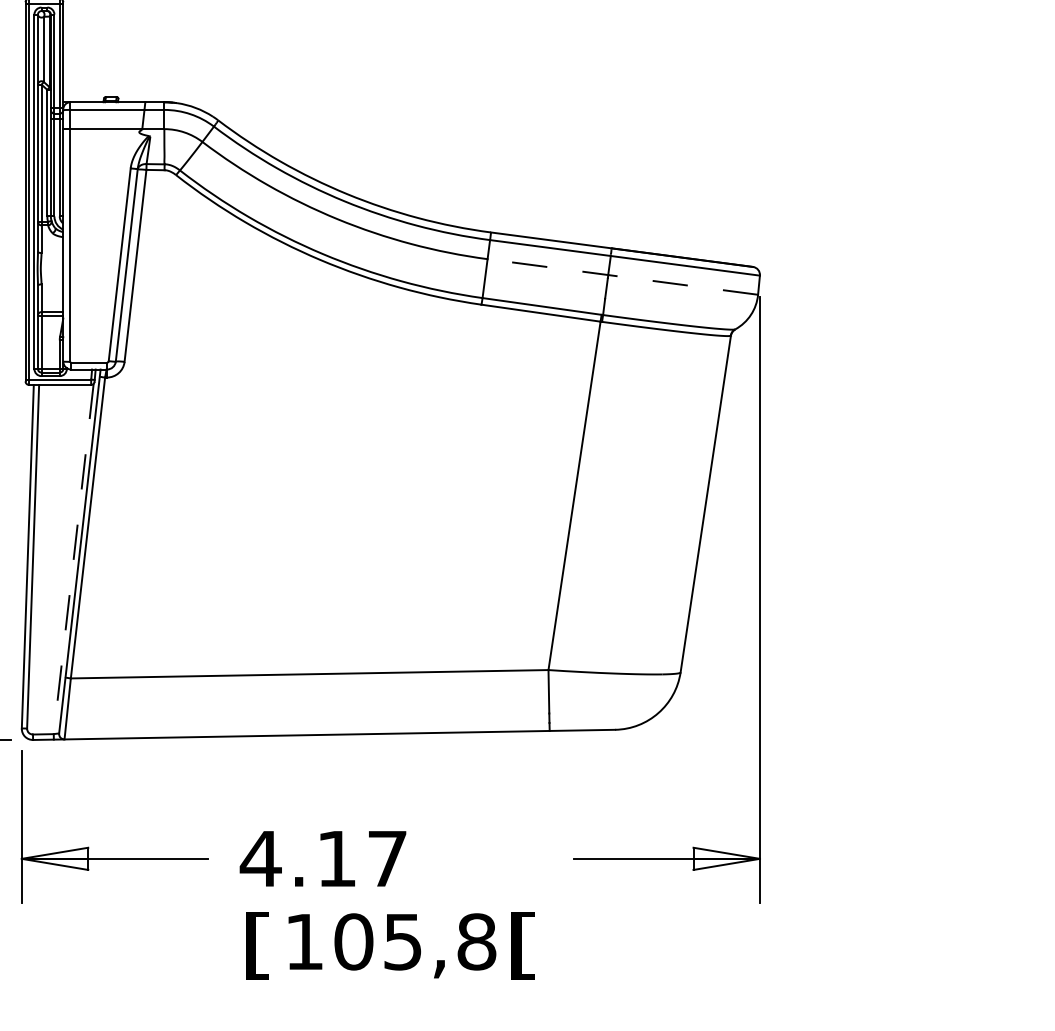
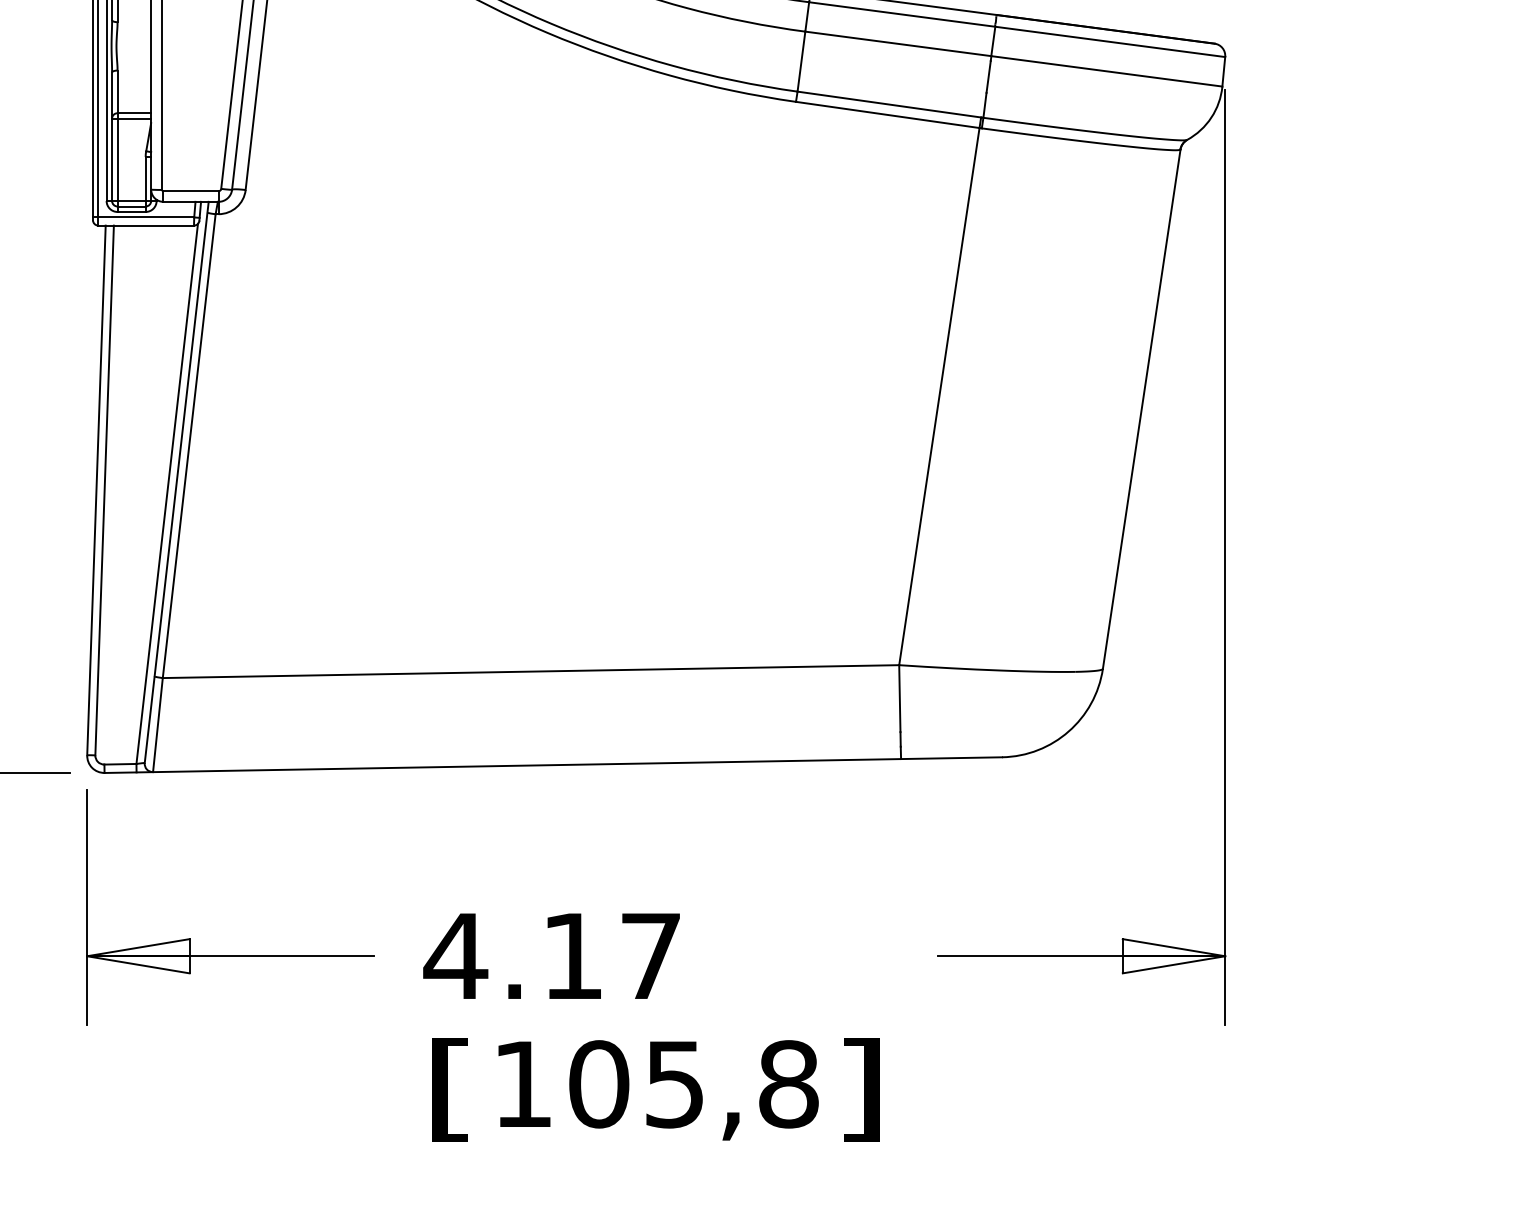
line: (622, 276) -> (1013, 58), dashed -> solid
line: (73, 559) -> (166, 494), dashed -> solid
text: (523, 945) -> (860, 1089), [ -> ]

